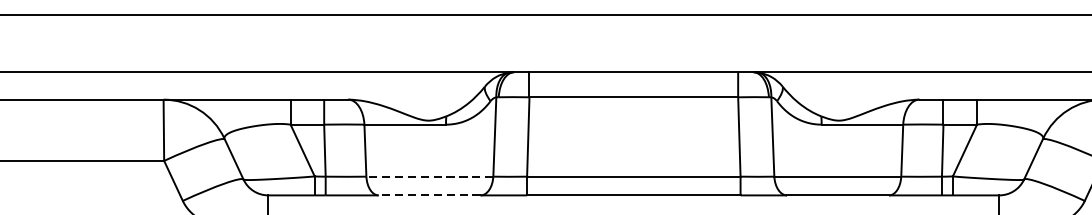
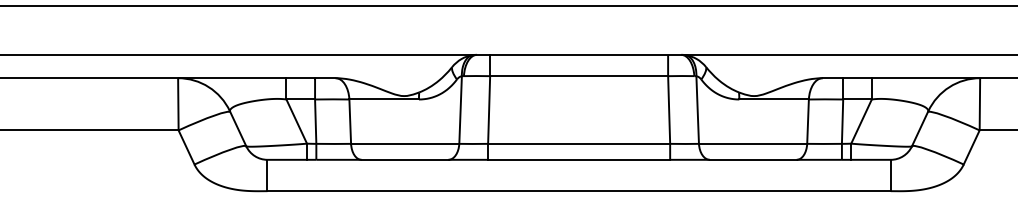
line: (429, 176) -> (404, 143), dashed -> solid
line: (429, 195) -> (404, 159), dashed -> solid

